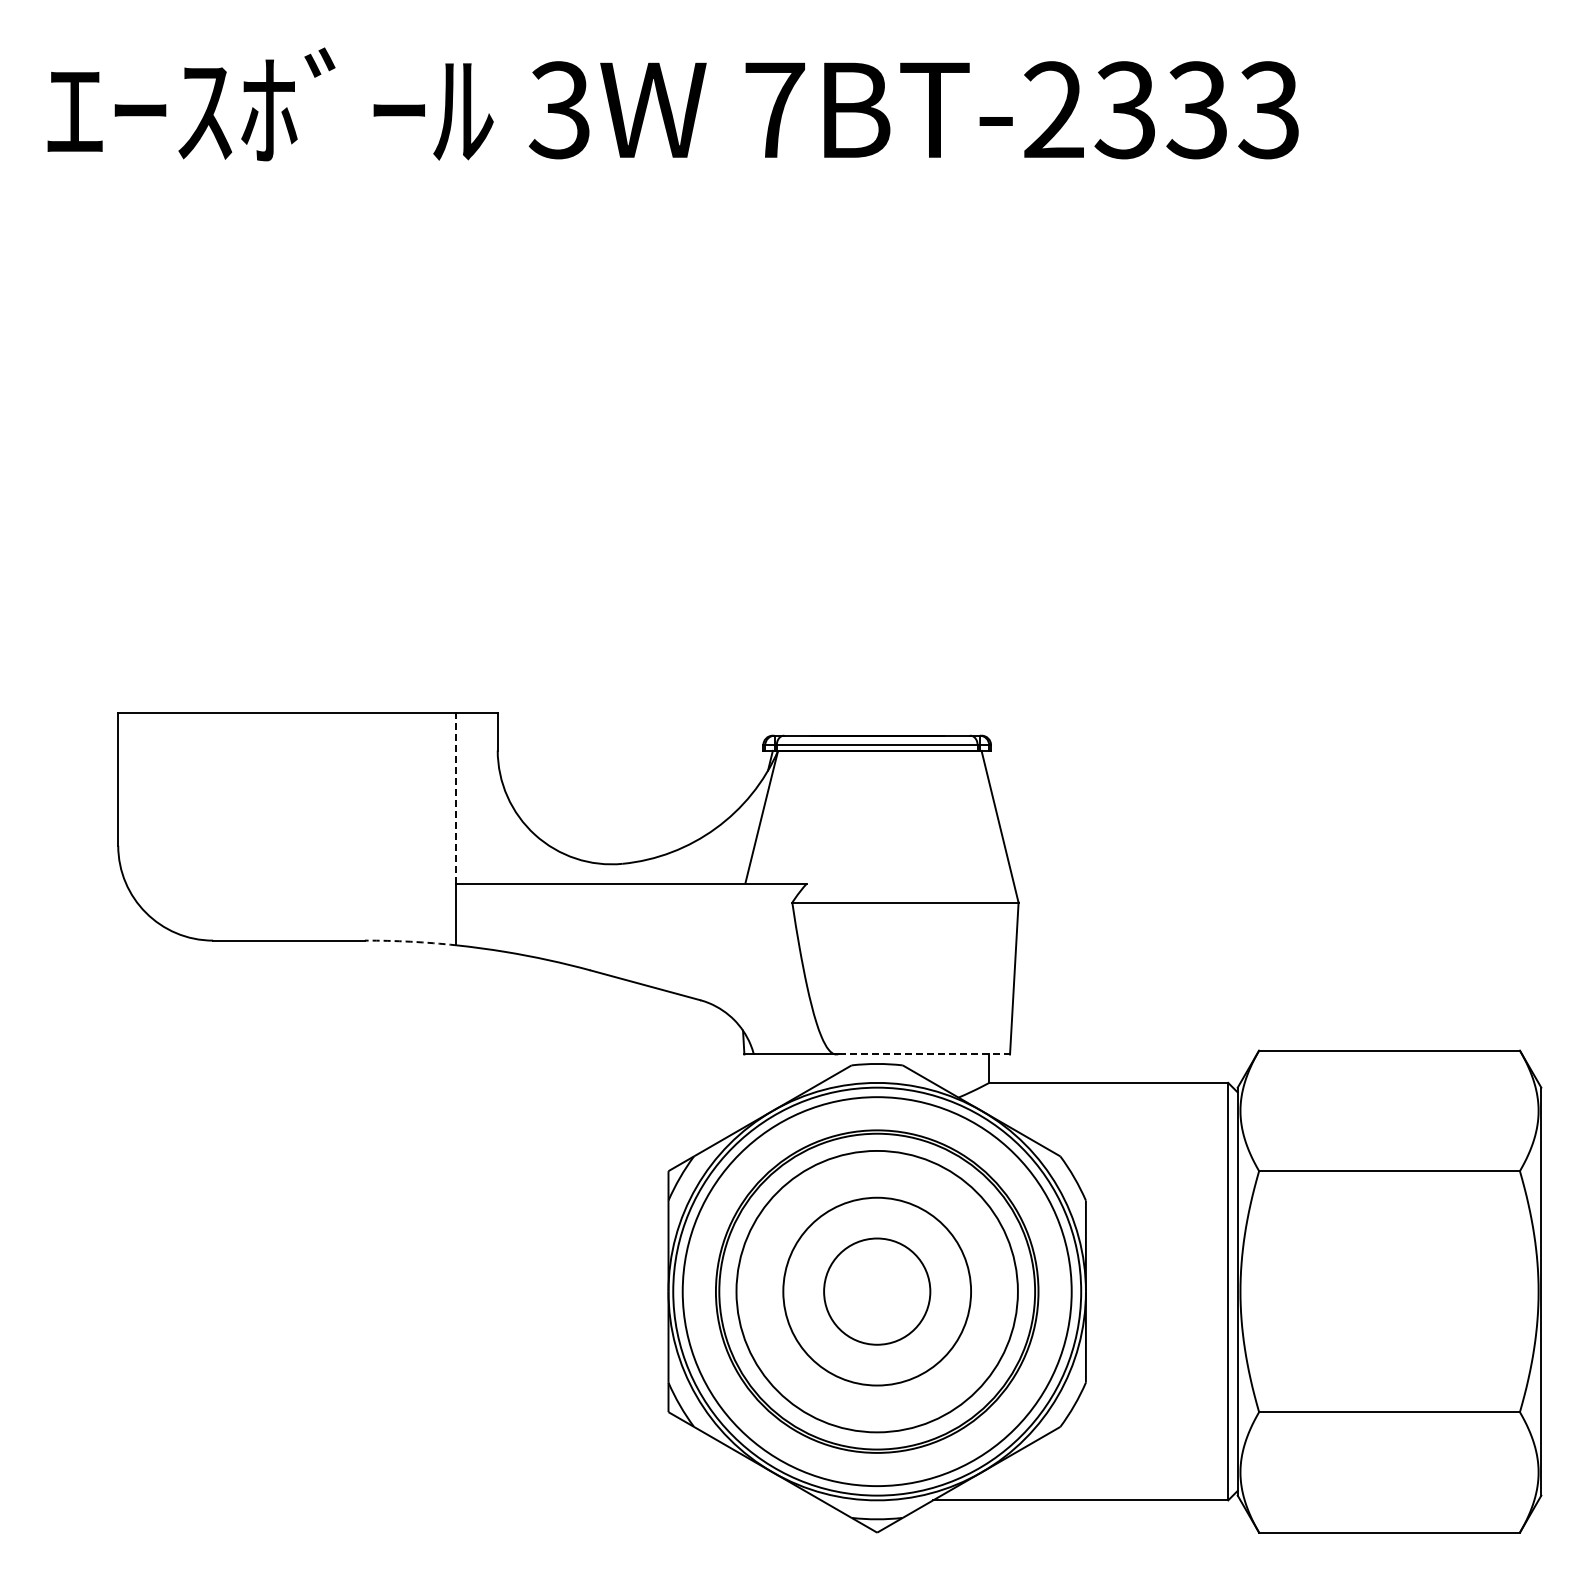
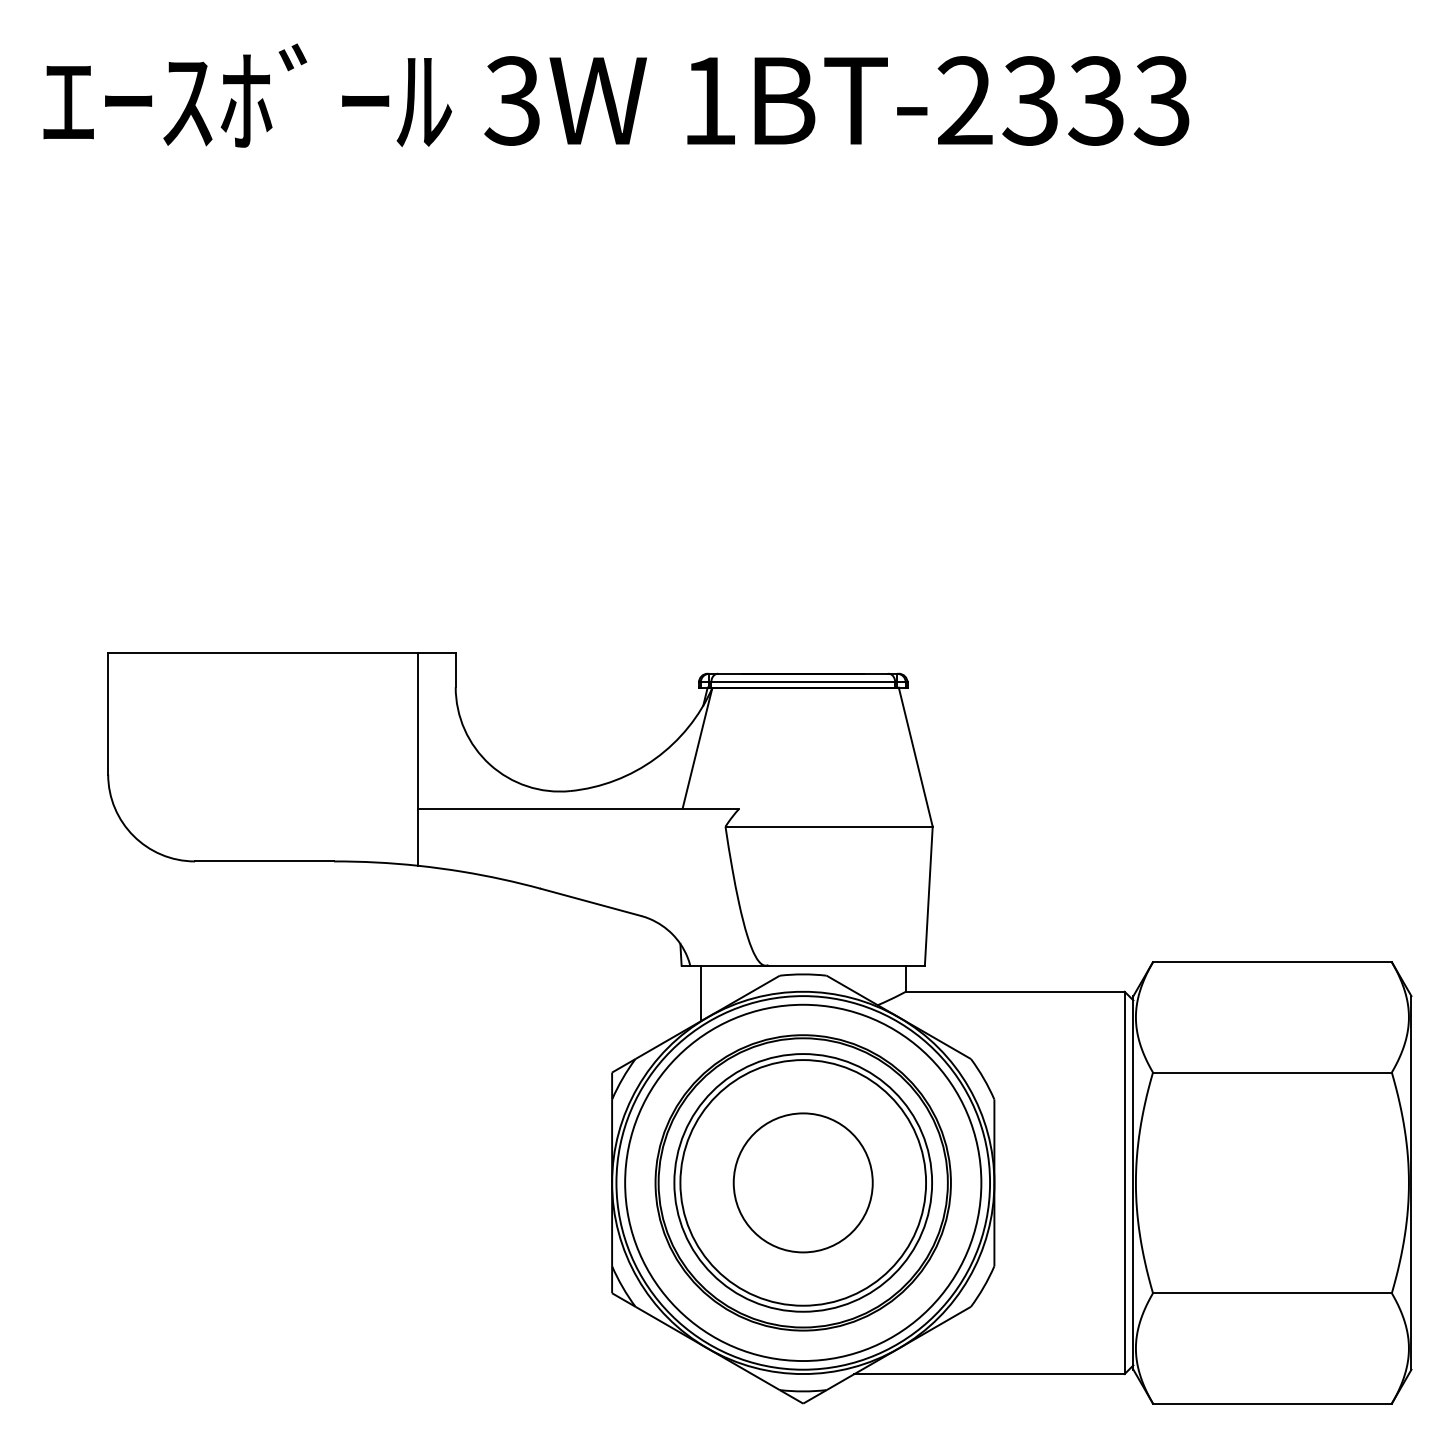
text: (775, 109) -> (710, 100), 7BT-2333 -> 1BT-2333
line: (456, 797) -> (417, 730), dashed -> solid
arc: (410, 941) -> (375, 862), dashed -> solid
line: (925, 1054) -> (847, 965), dashed -> solid
line: (765, 1084) -> (700, 993), added
circle: (877, 1291) -> (803, 1182), size x1.43
circle: (877, 1291) -> (803, 1182), size x1.43

